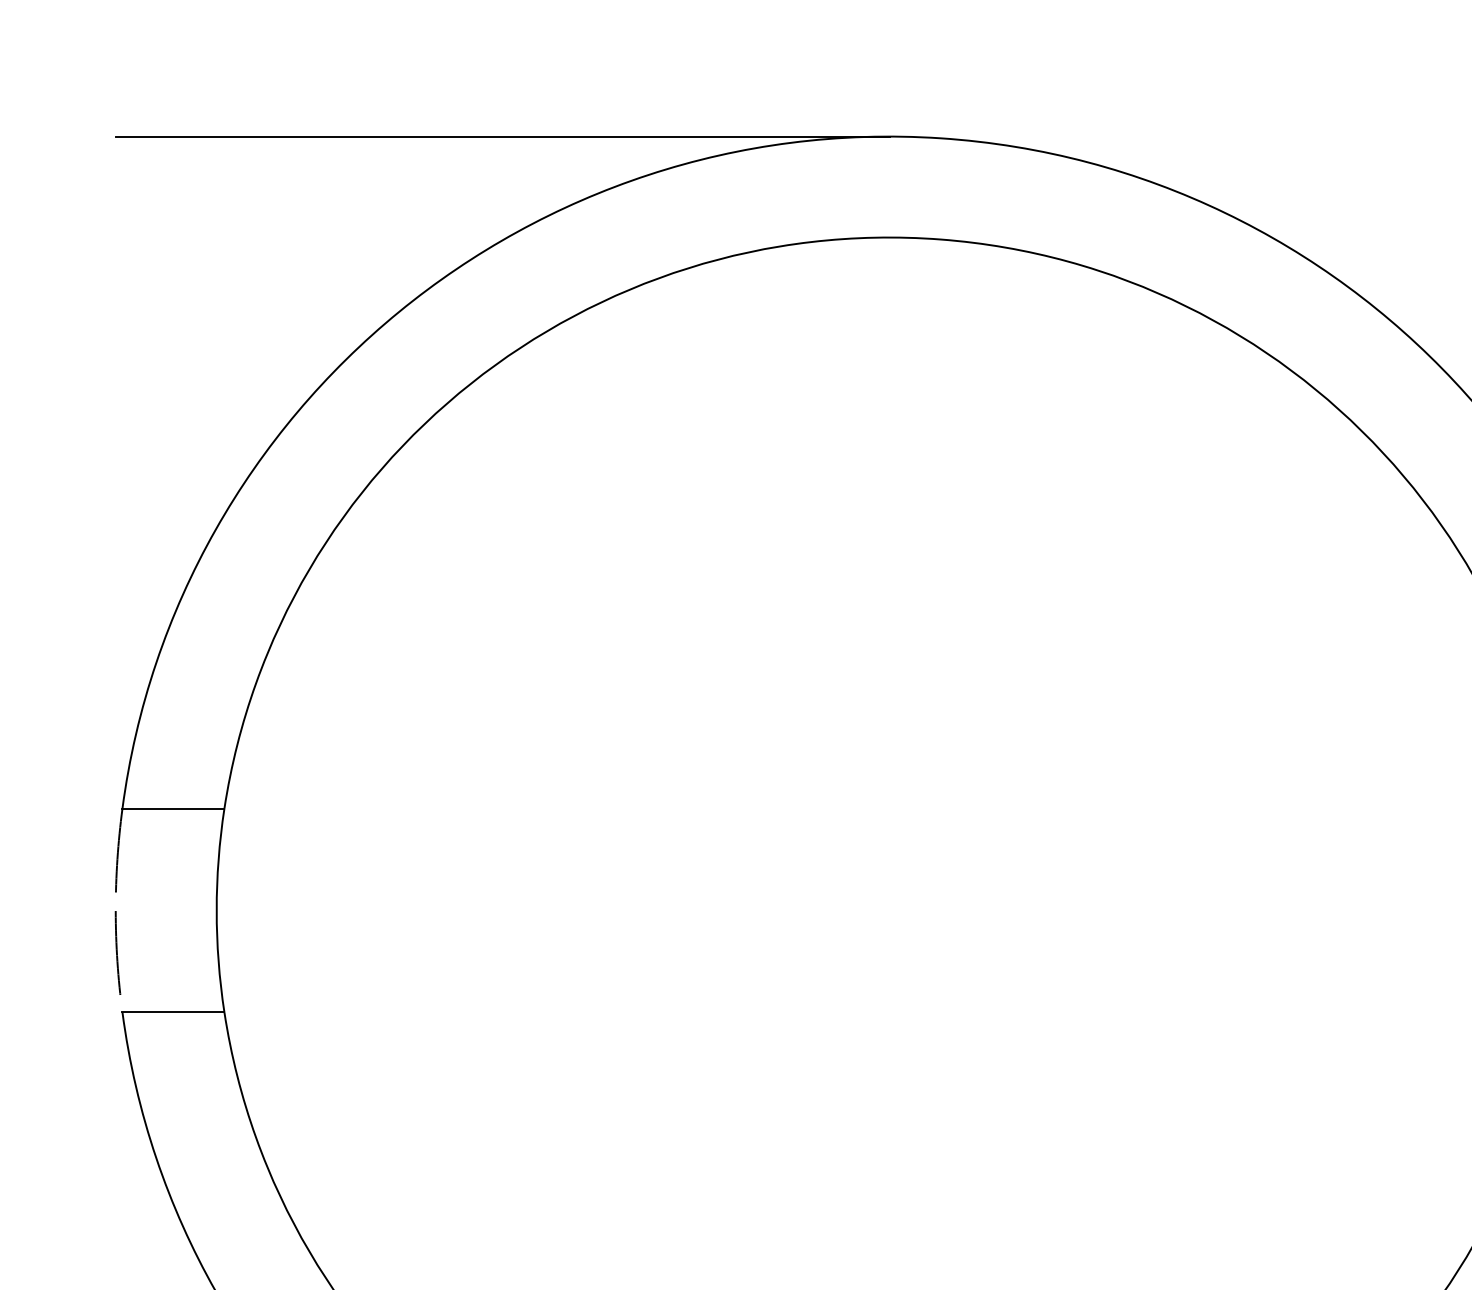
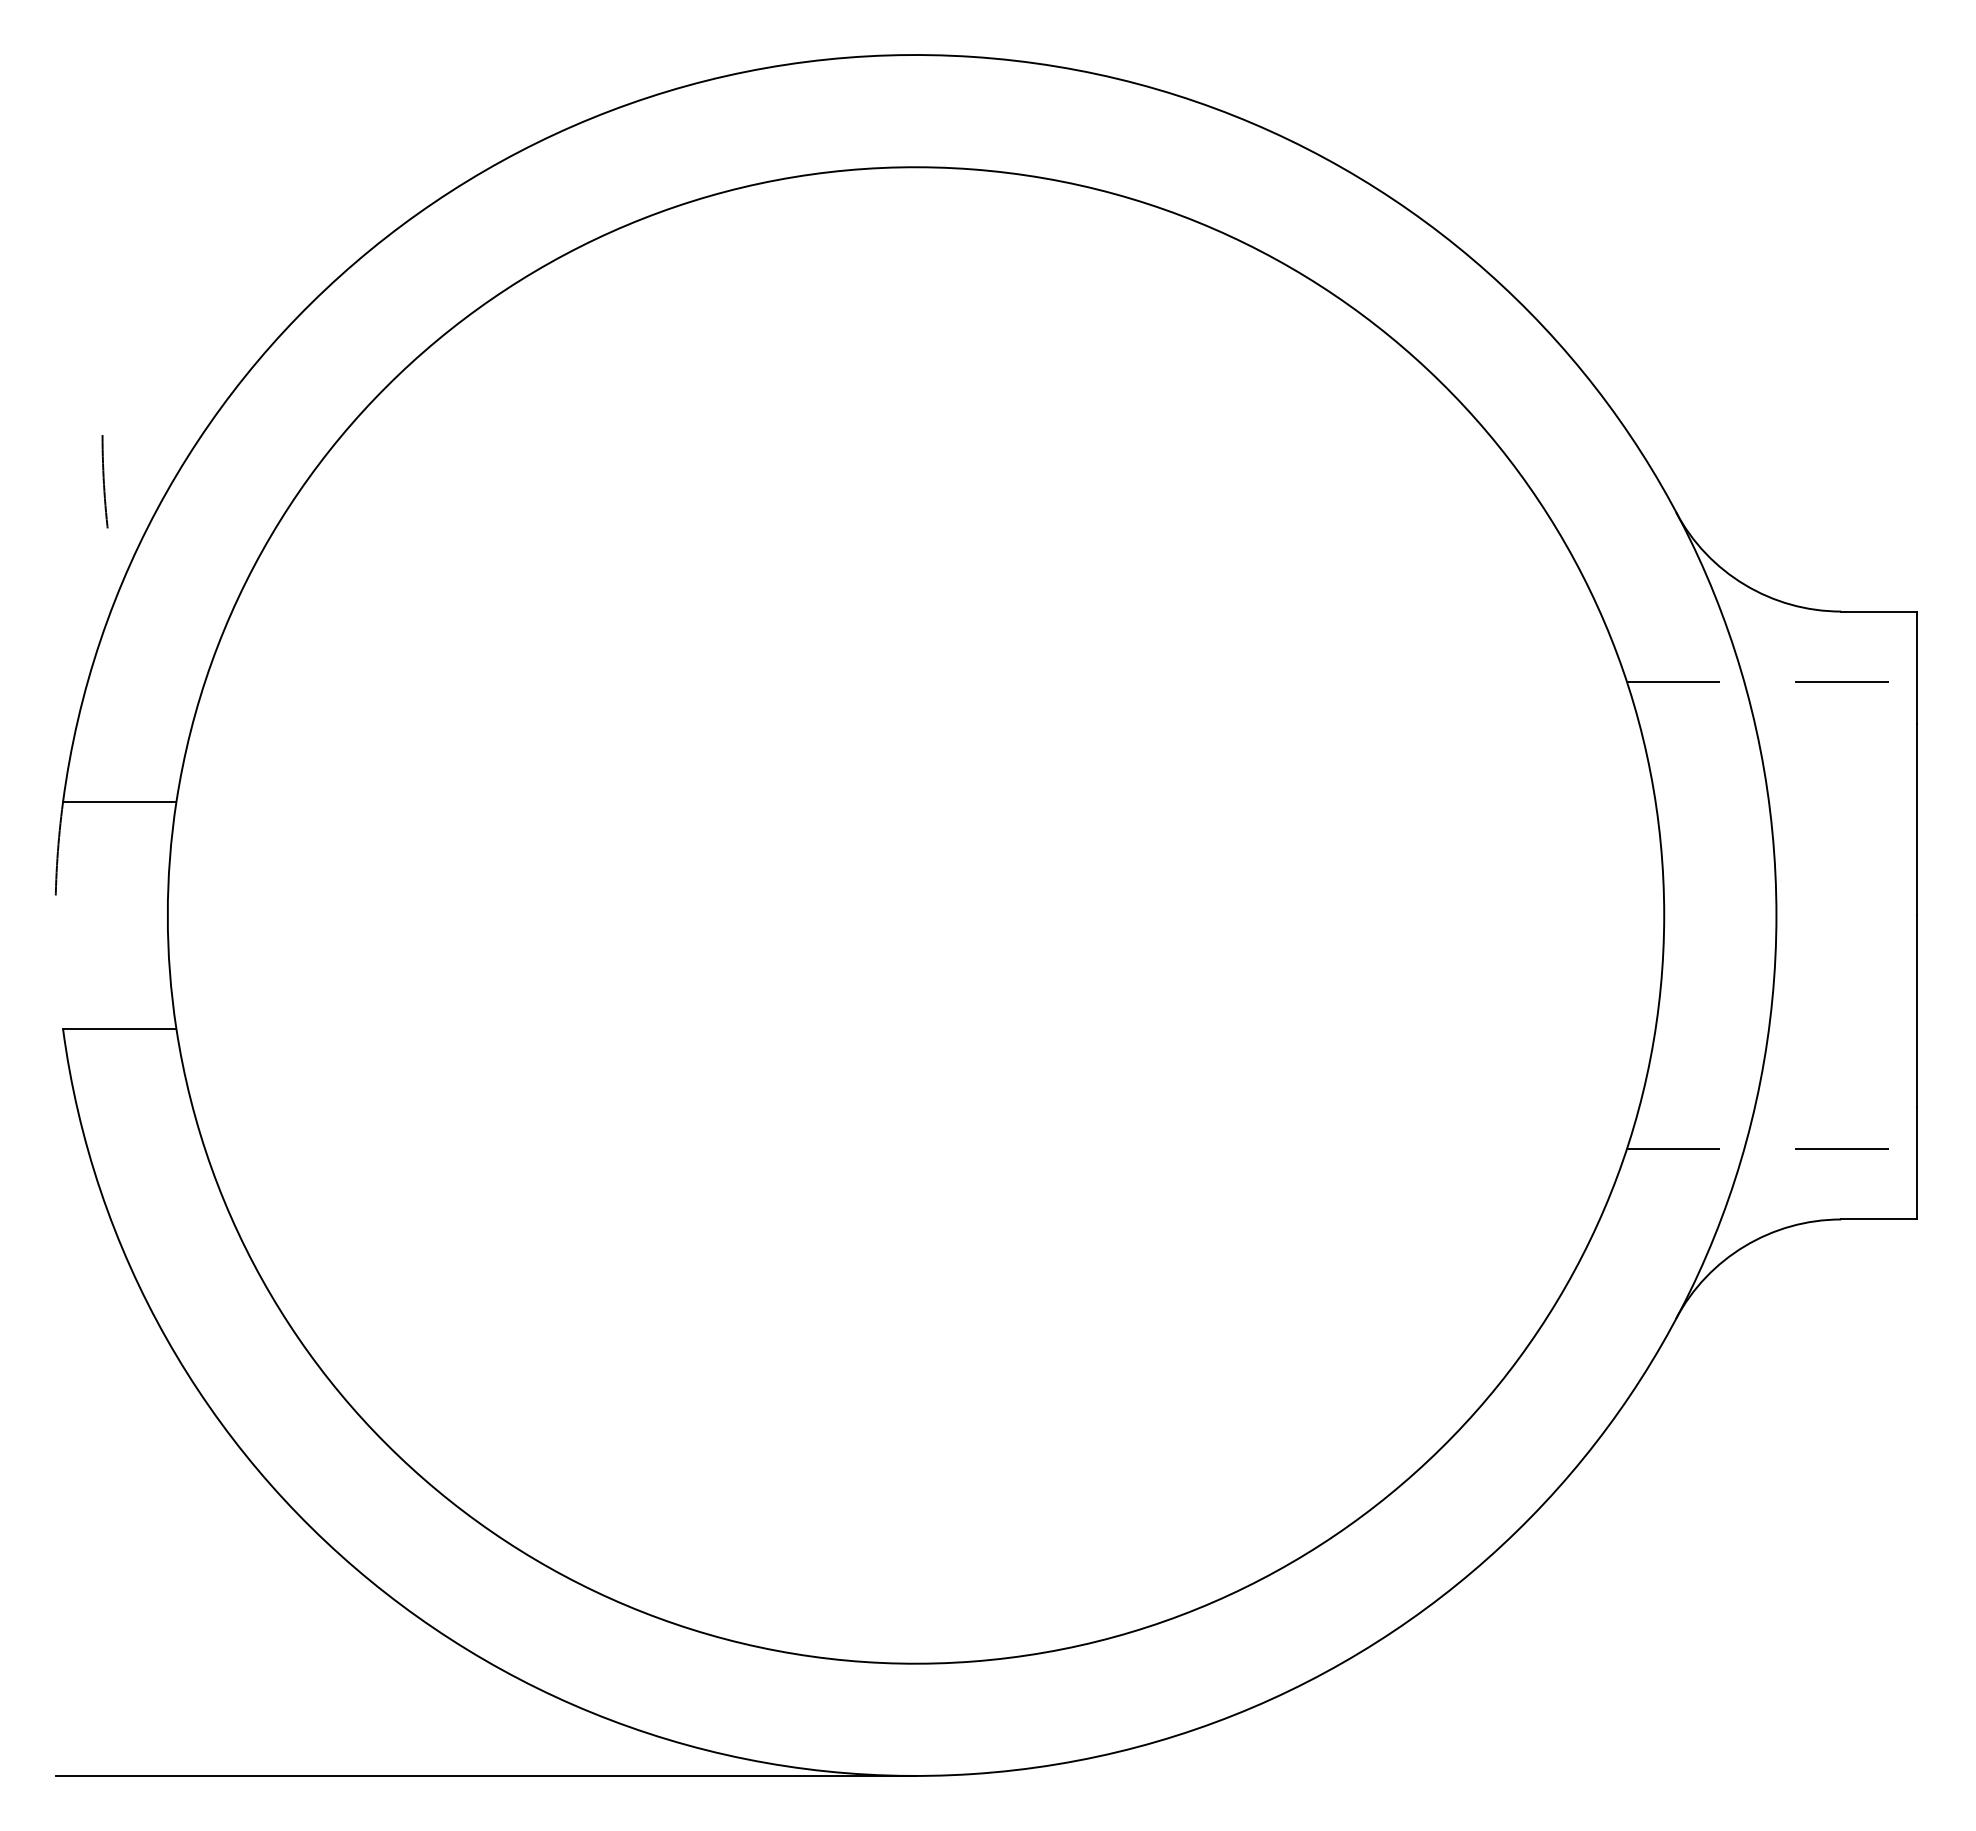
line: (502, 137) -> (485, 55), removed
arc: (117, 952) -> (104, 481), moved

